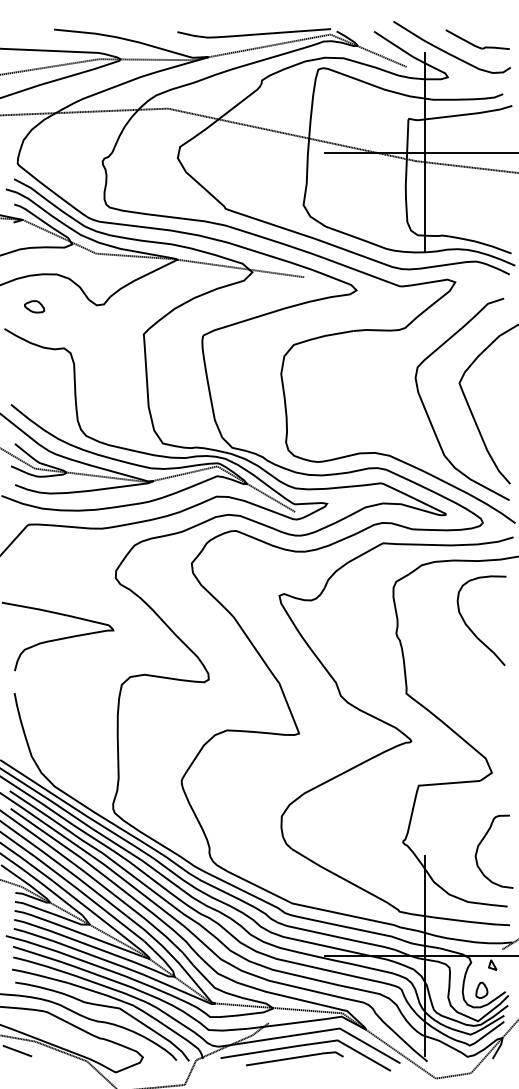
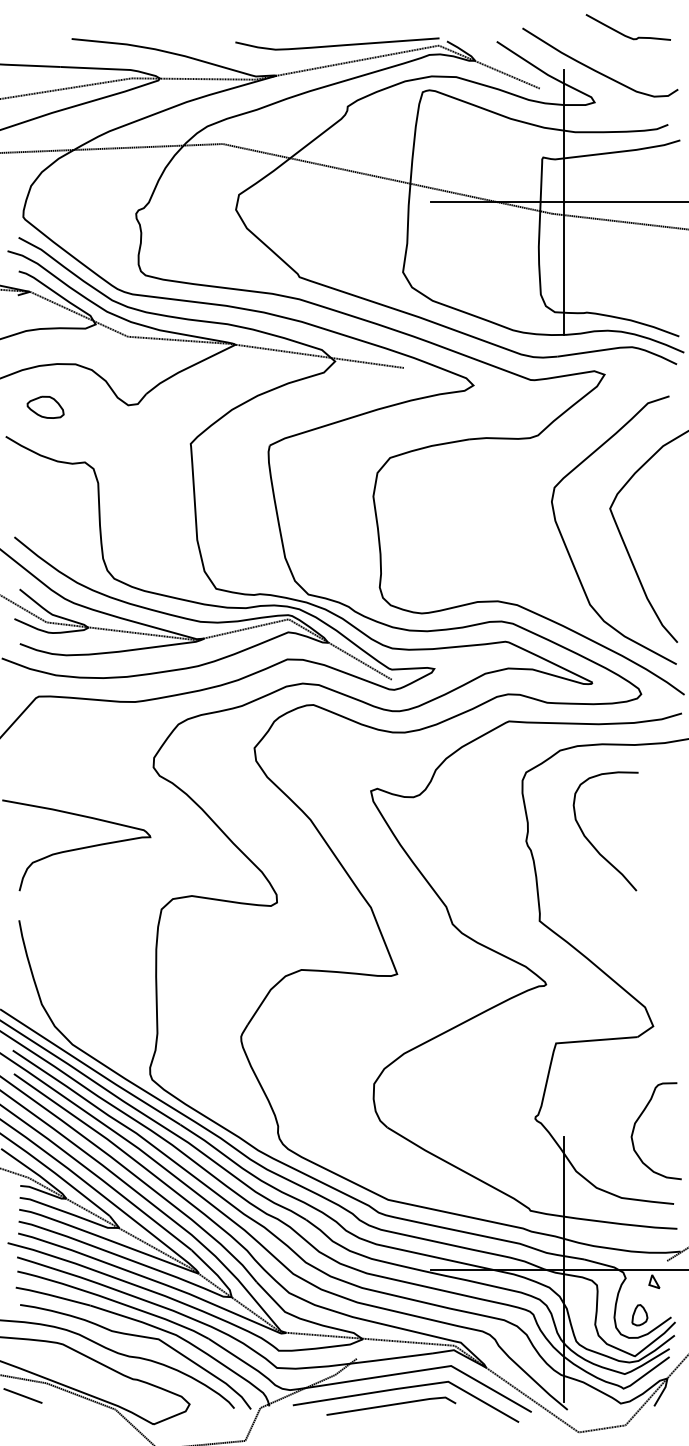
curve: (474, 44) -> (623, 33), moved
part: (34, 306) -> (45, 406), size x1.4
curve: (471, 629) -> (592, 843), moved

